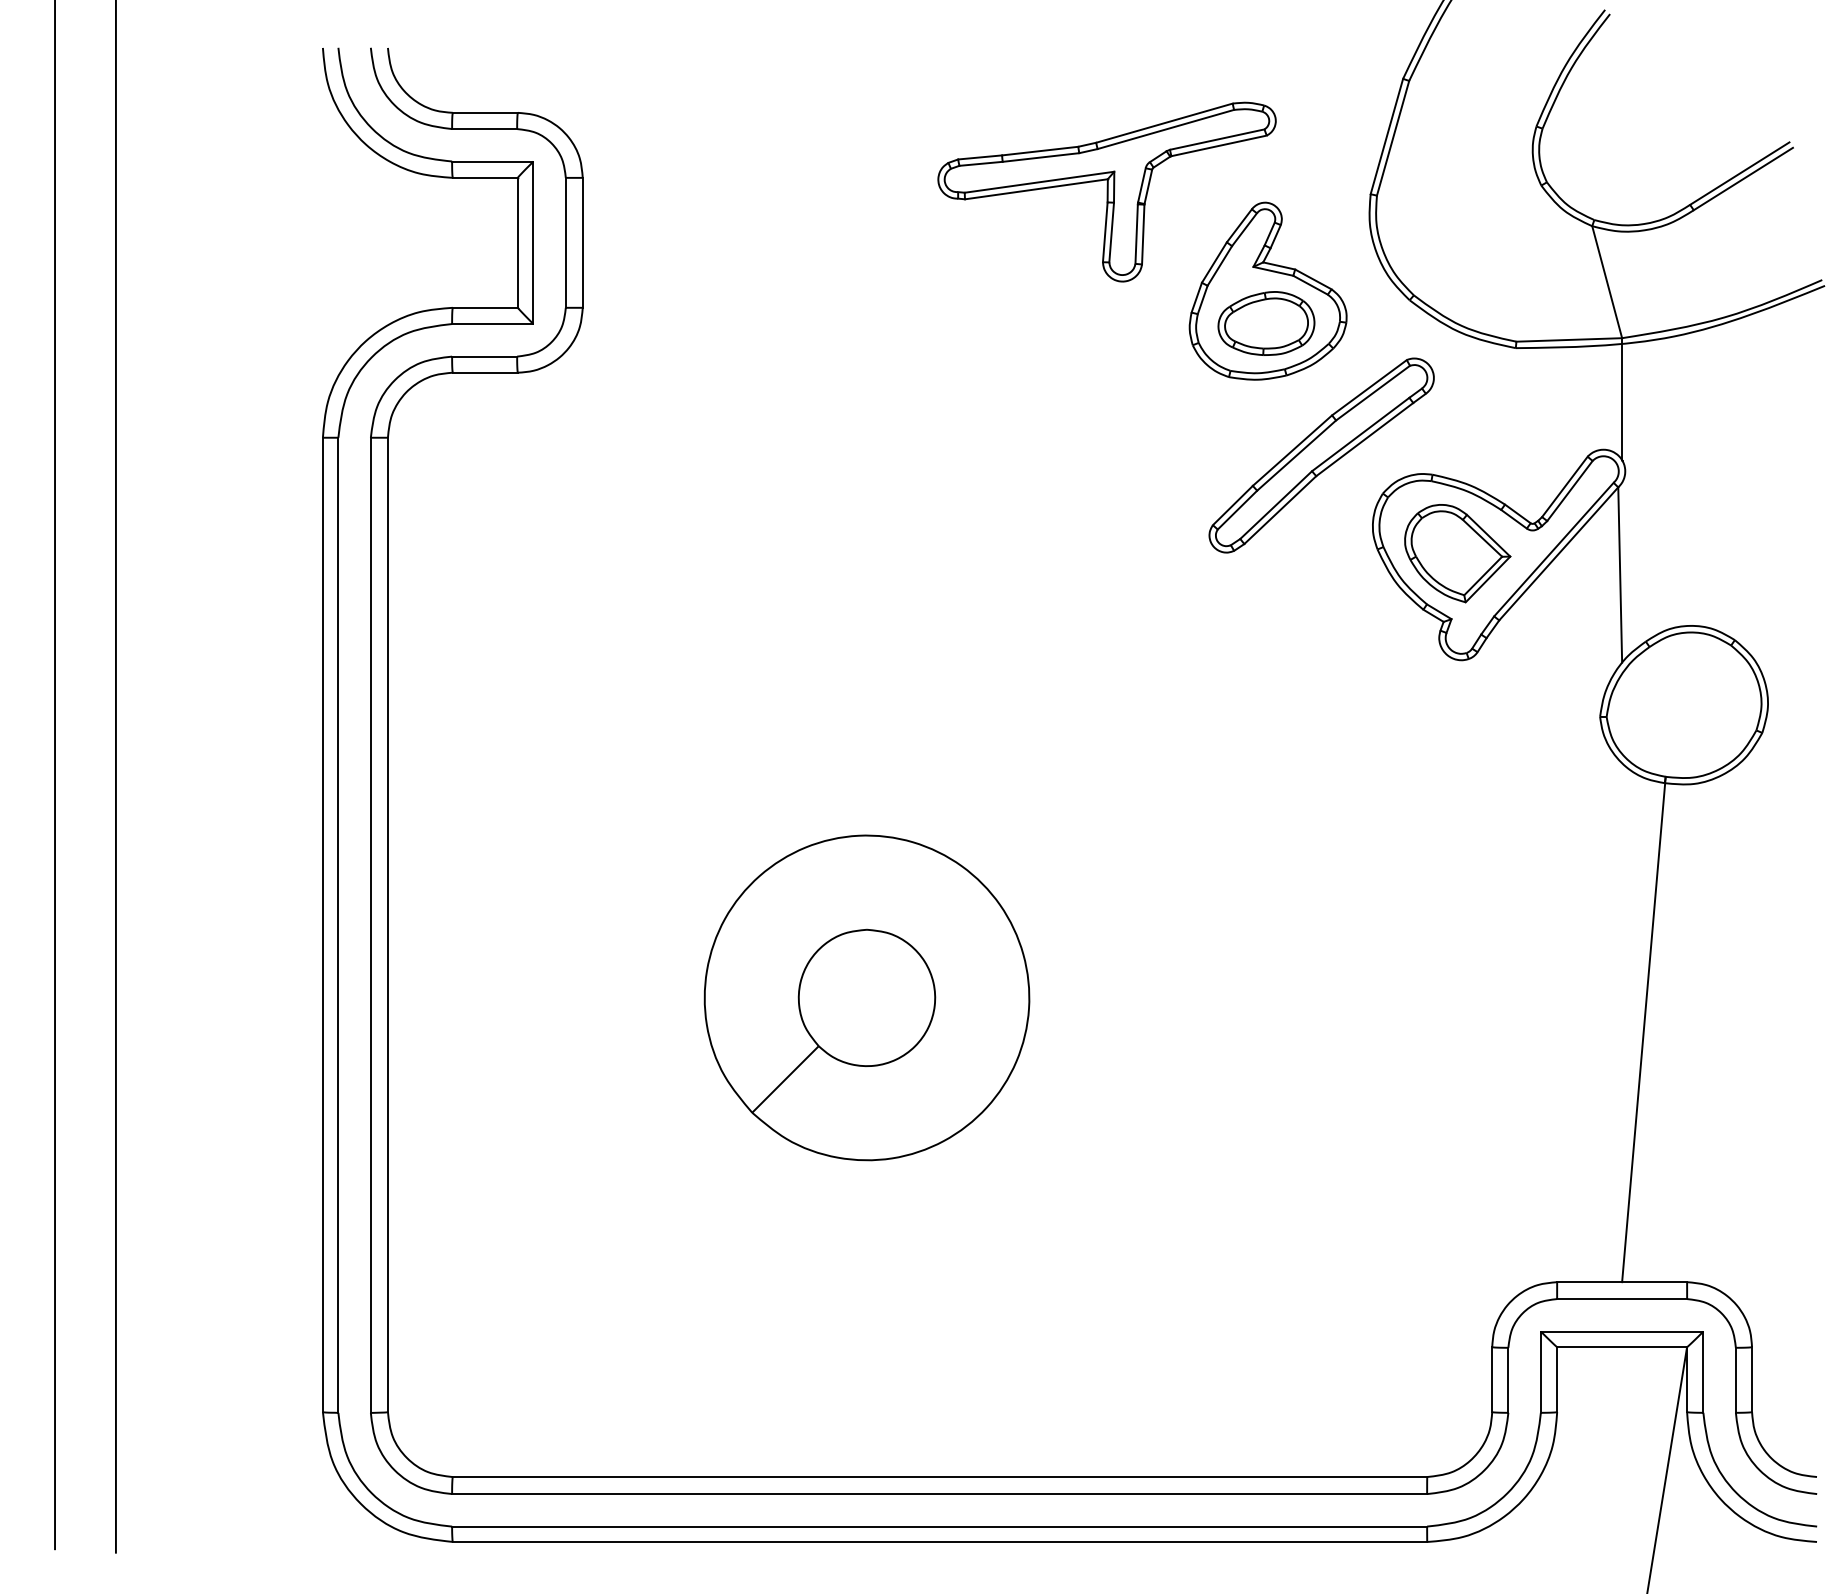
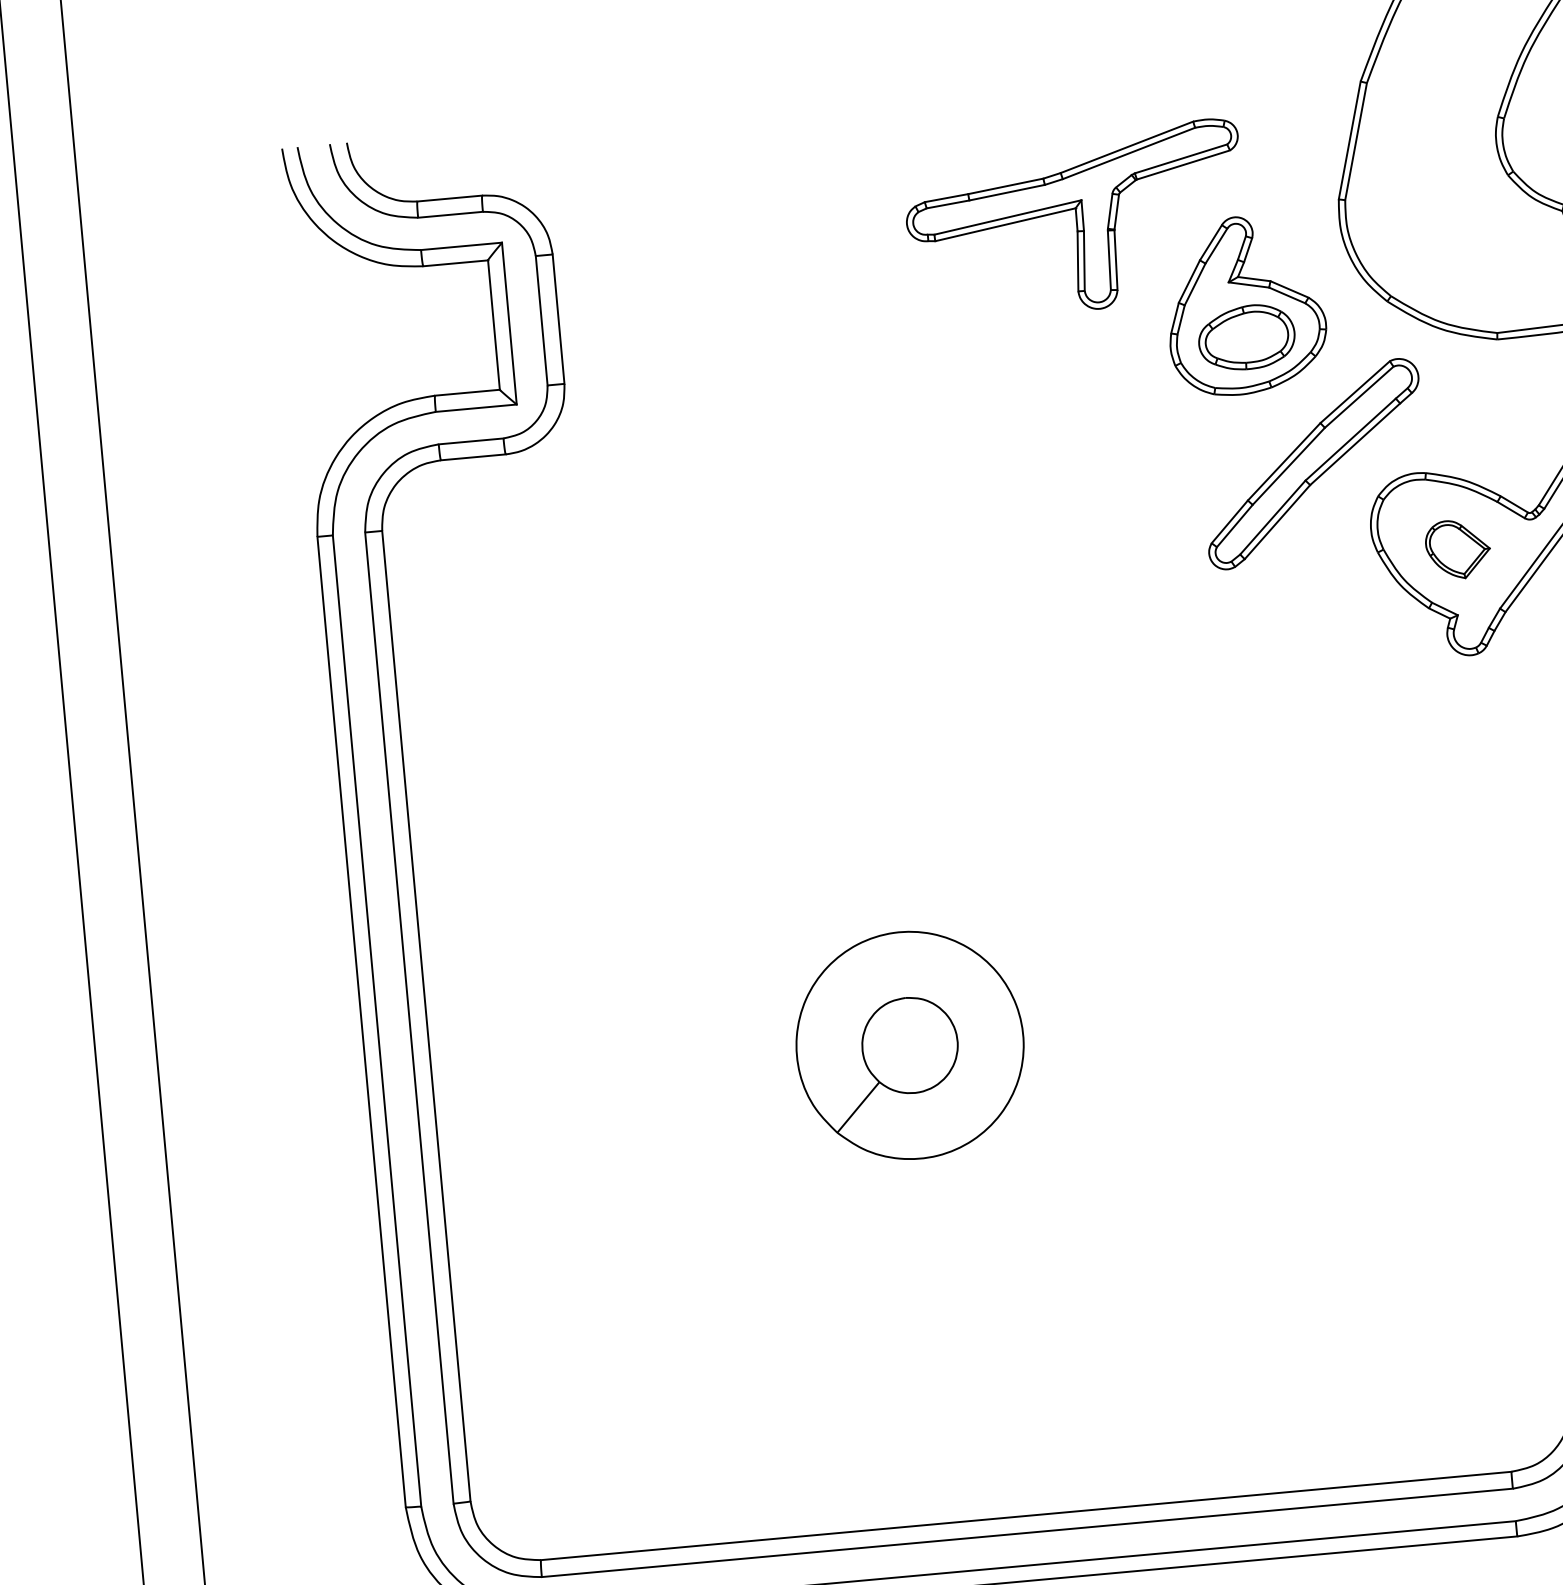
part: (1457, 553) -> (1457, 549), size x0.6
part: (866, 997) -> (909, 1045), size x0.7

